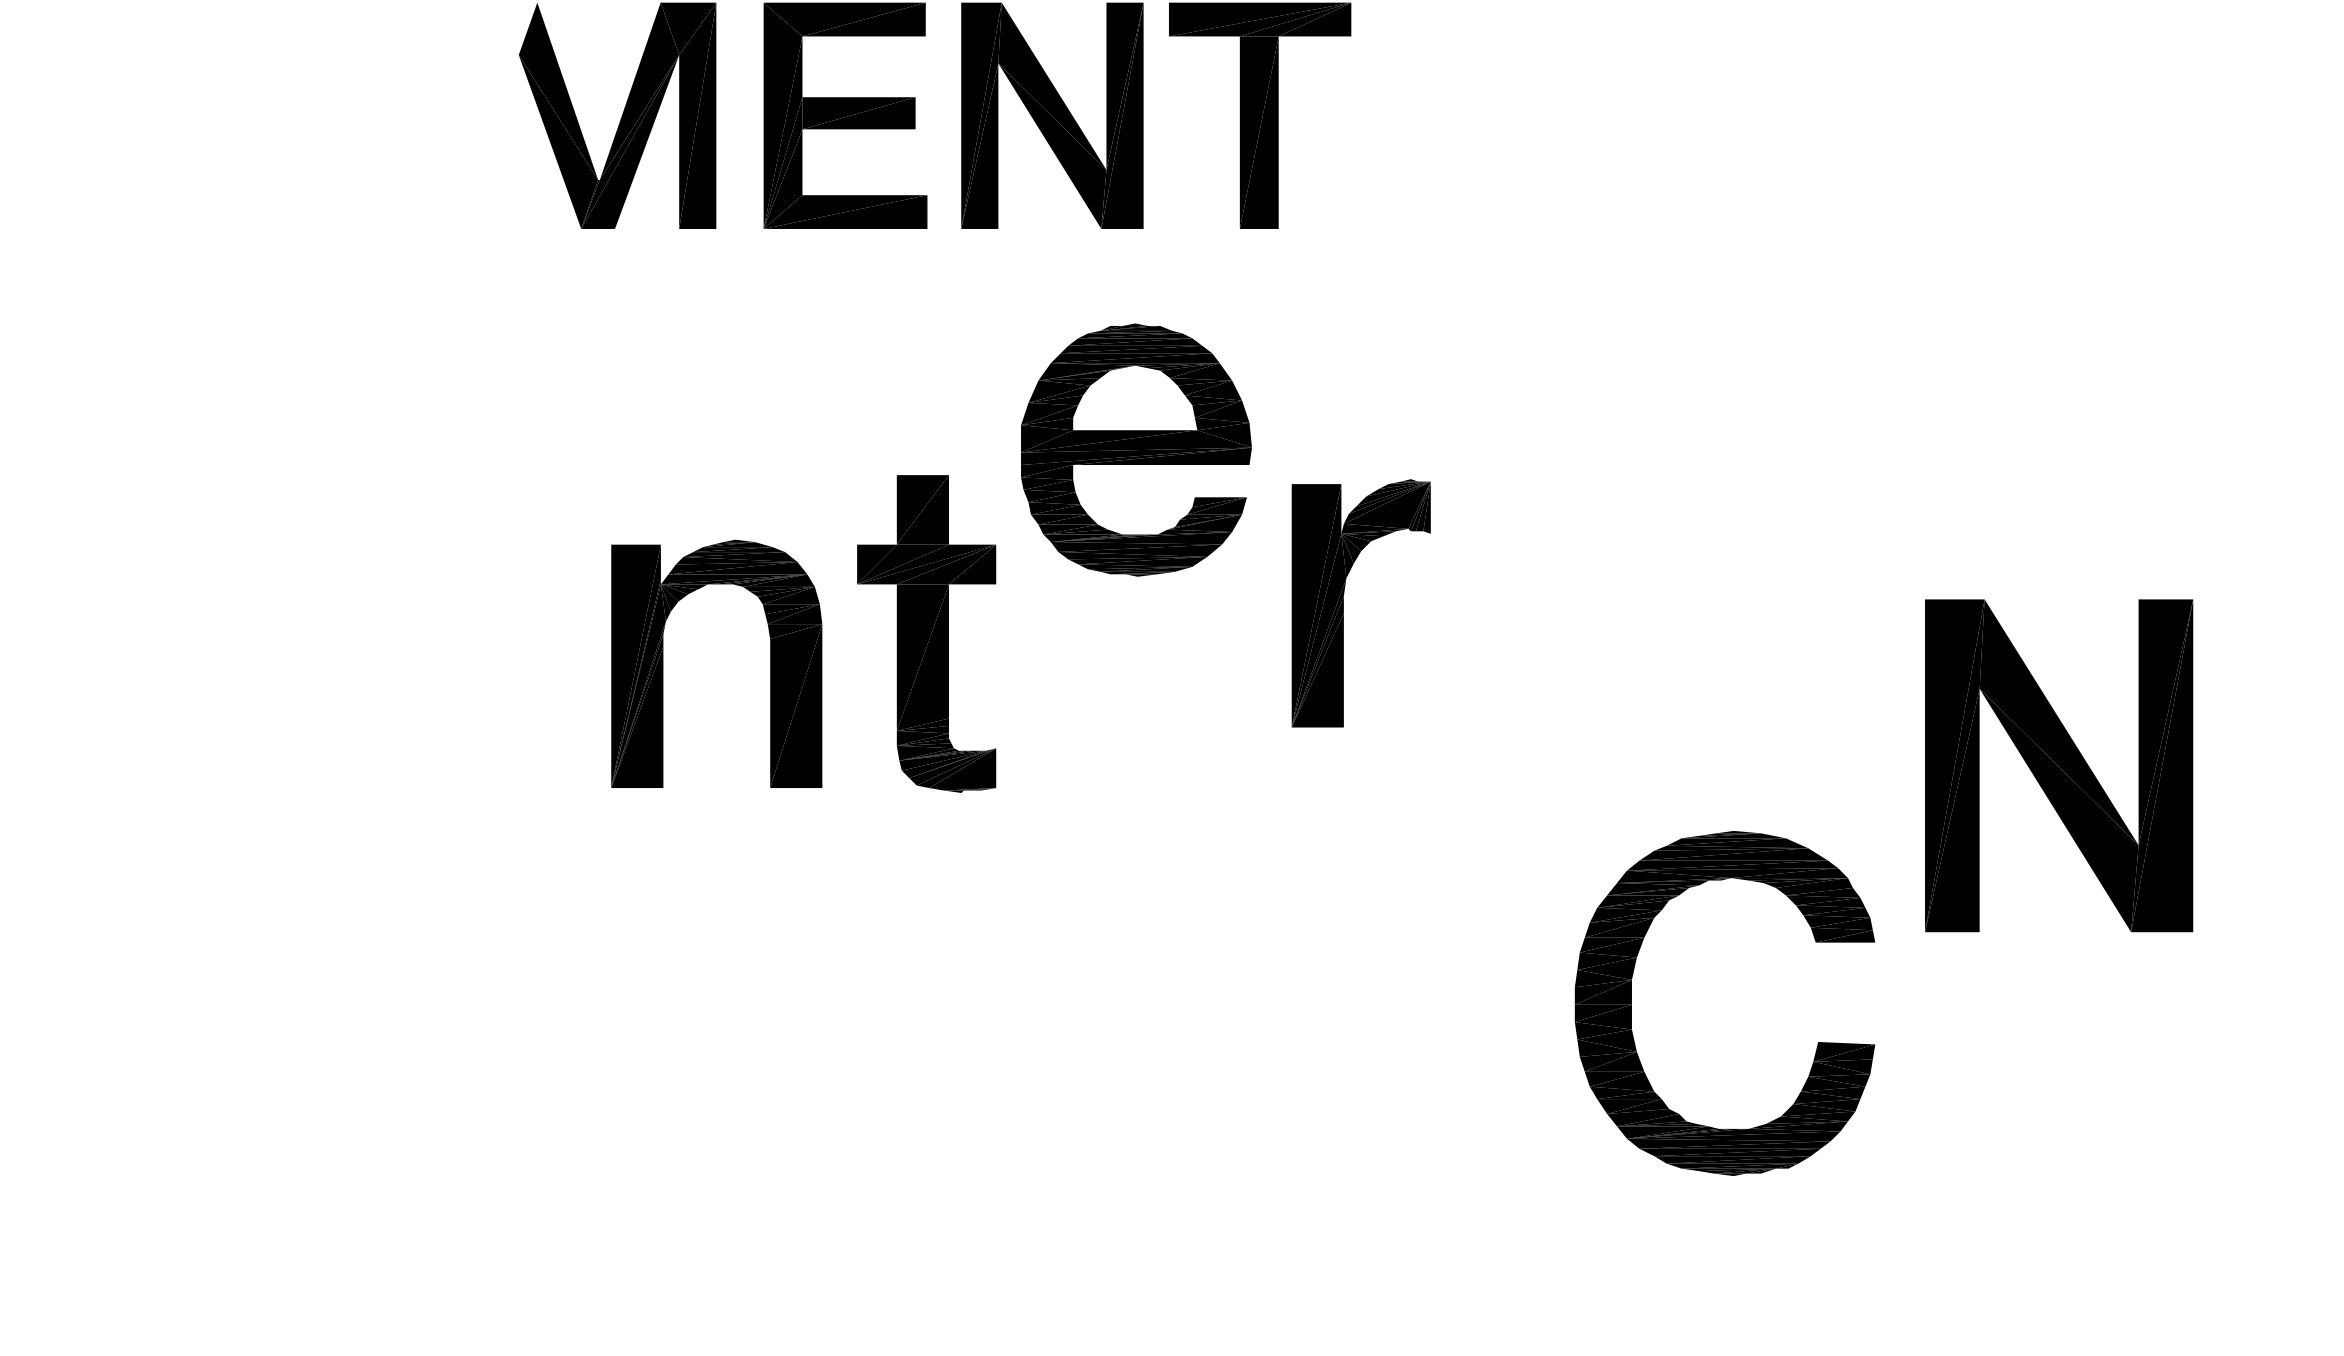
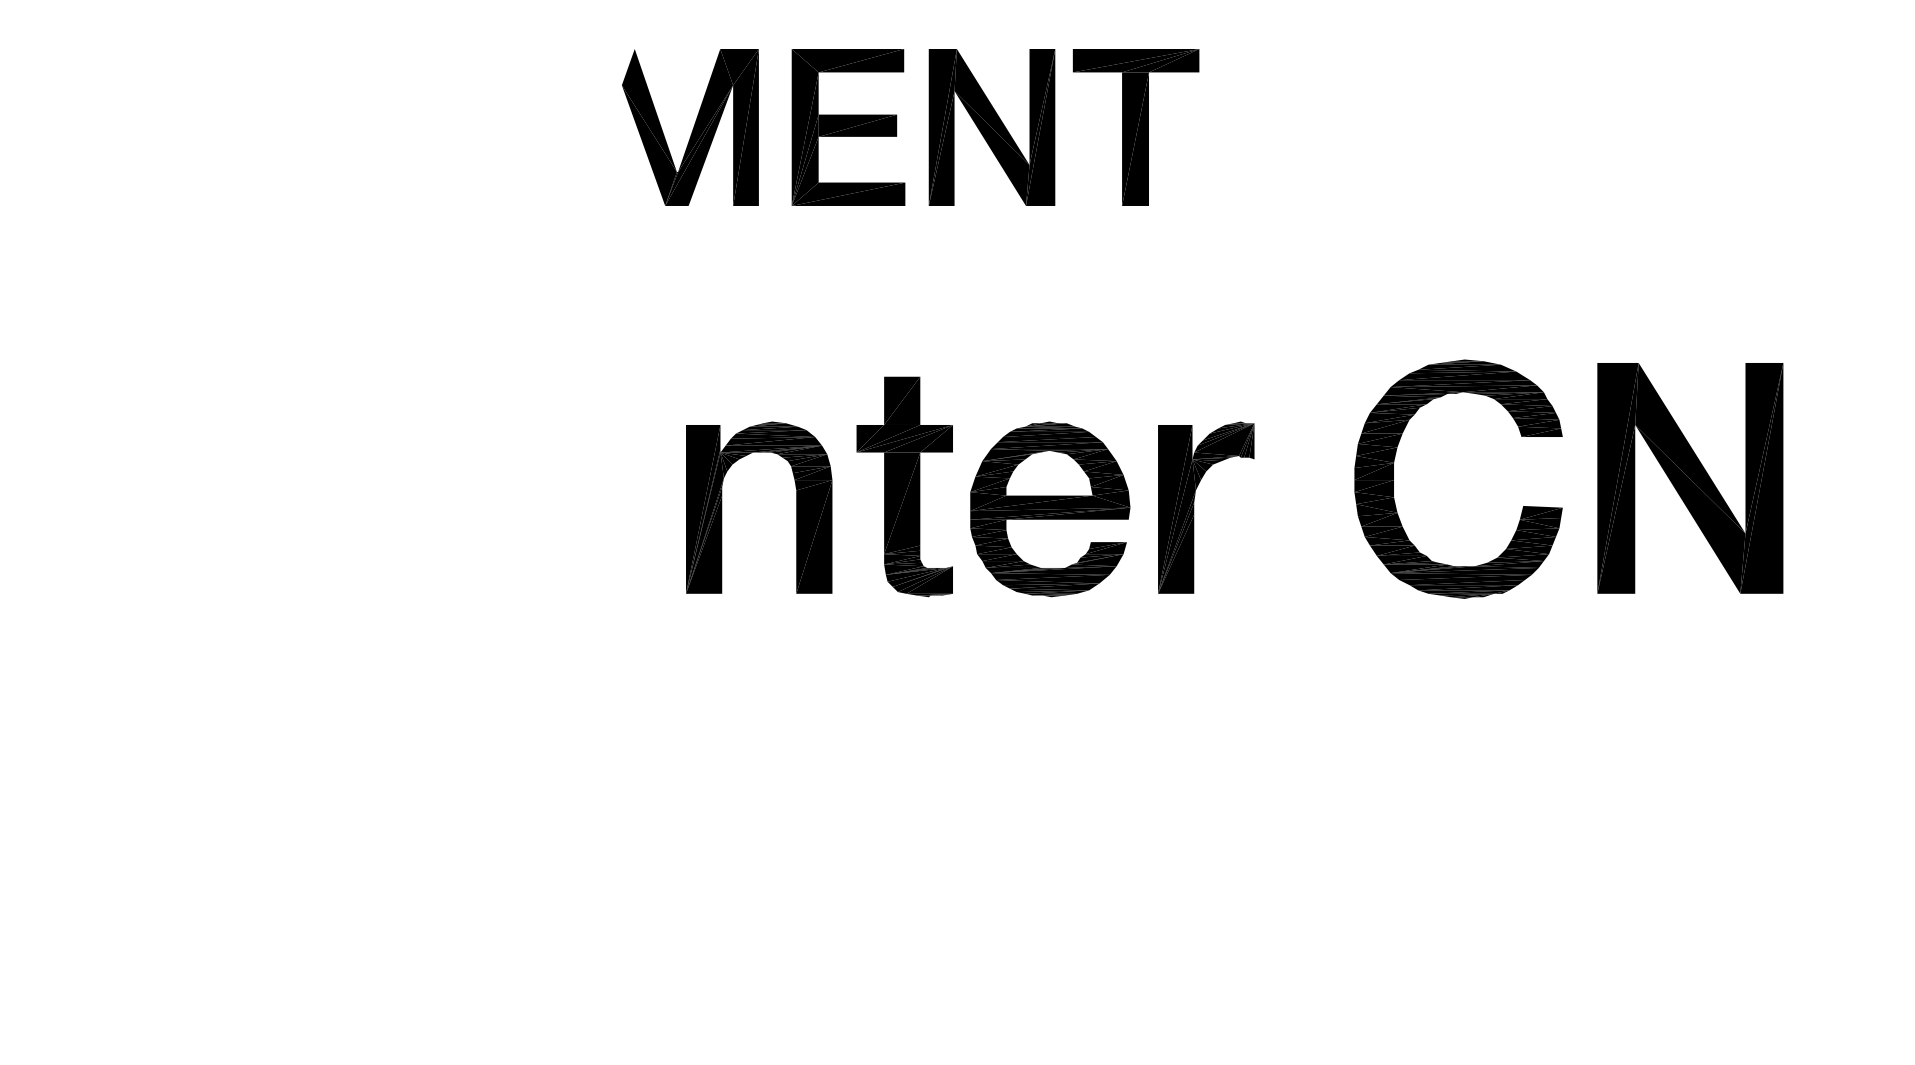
part: (1136, 450) -> (1050, 509), moved
part: (1344, 603) -> (1194, 507), moved
part: (2059, 765) -> (1690, 478), moved
part: (1631, 1002) -> (1393, 478), moved

